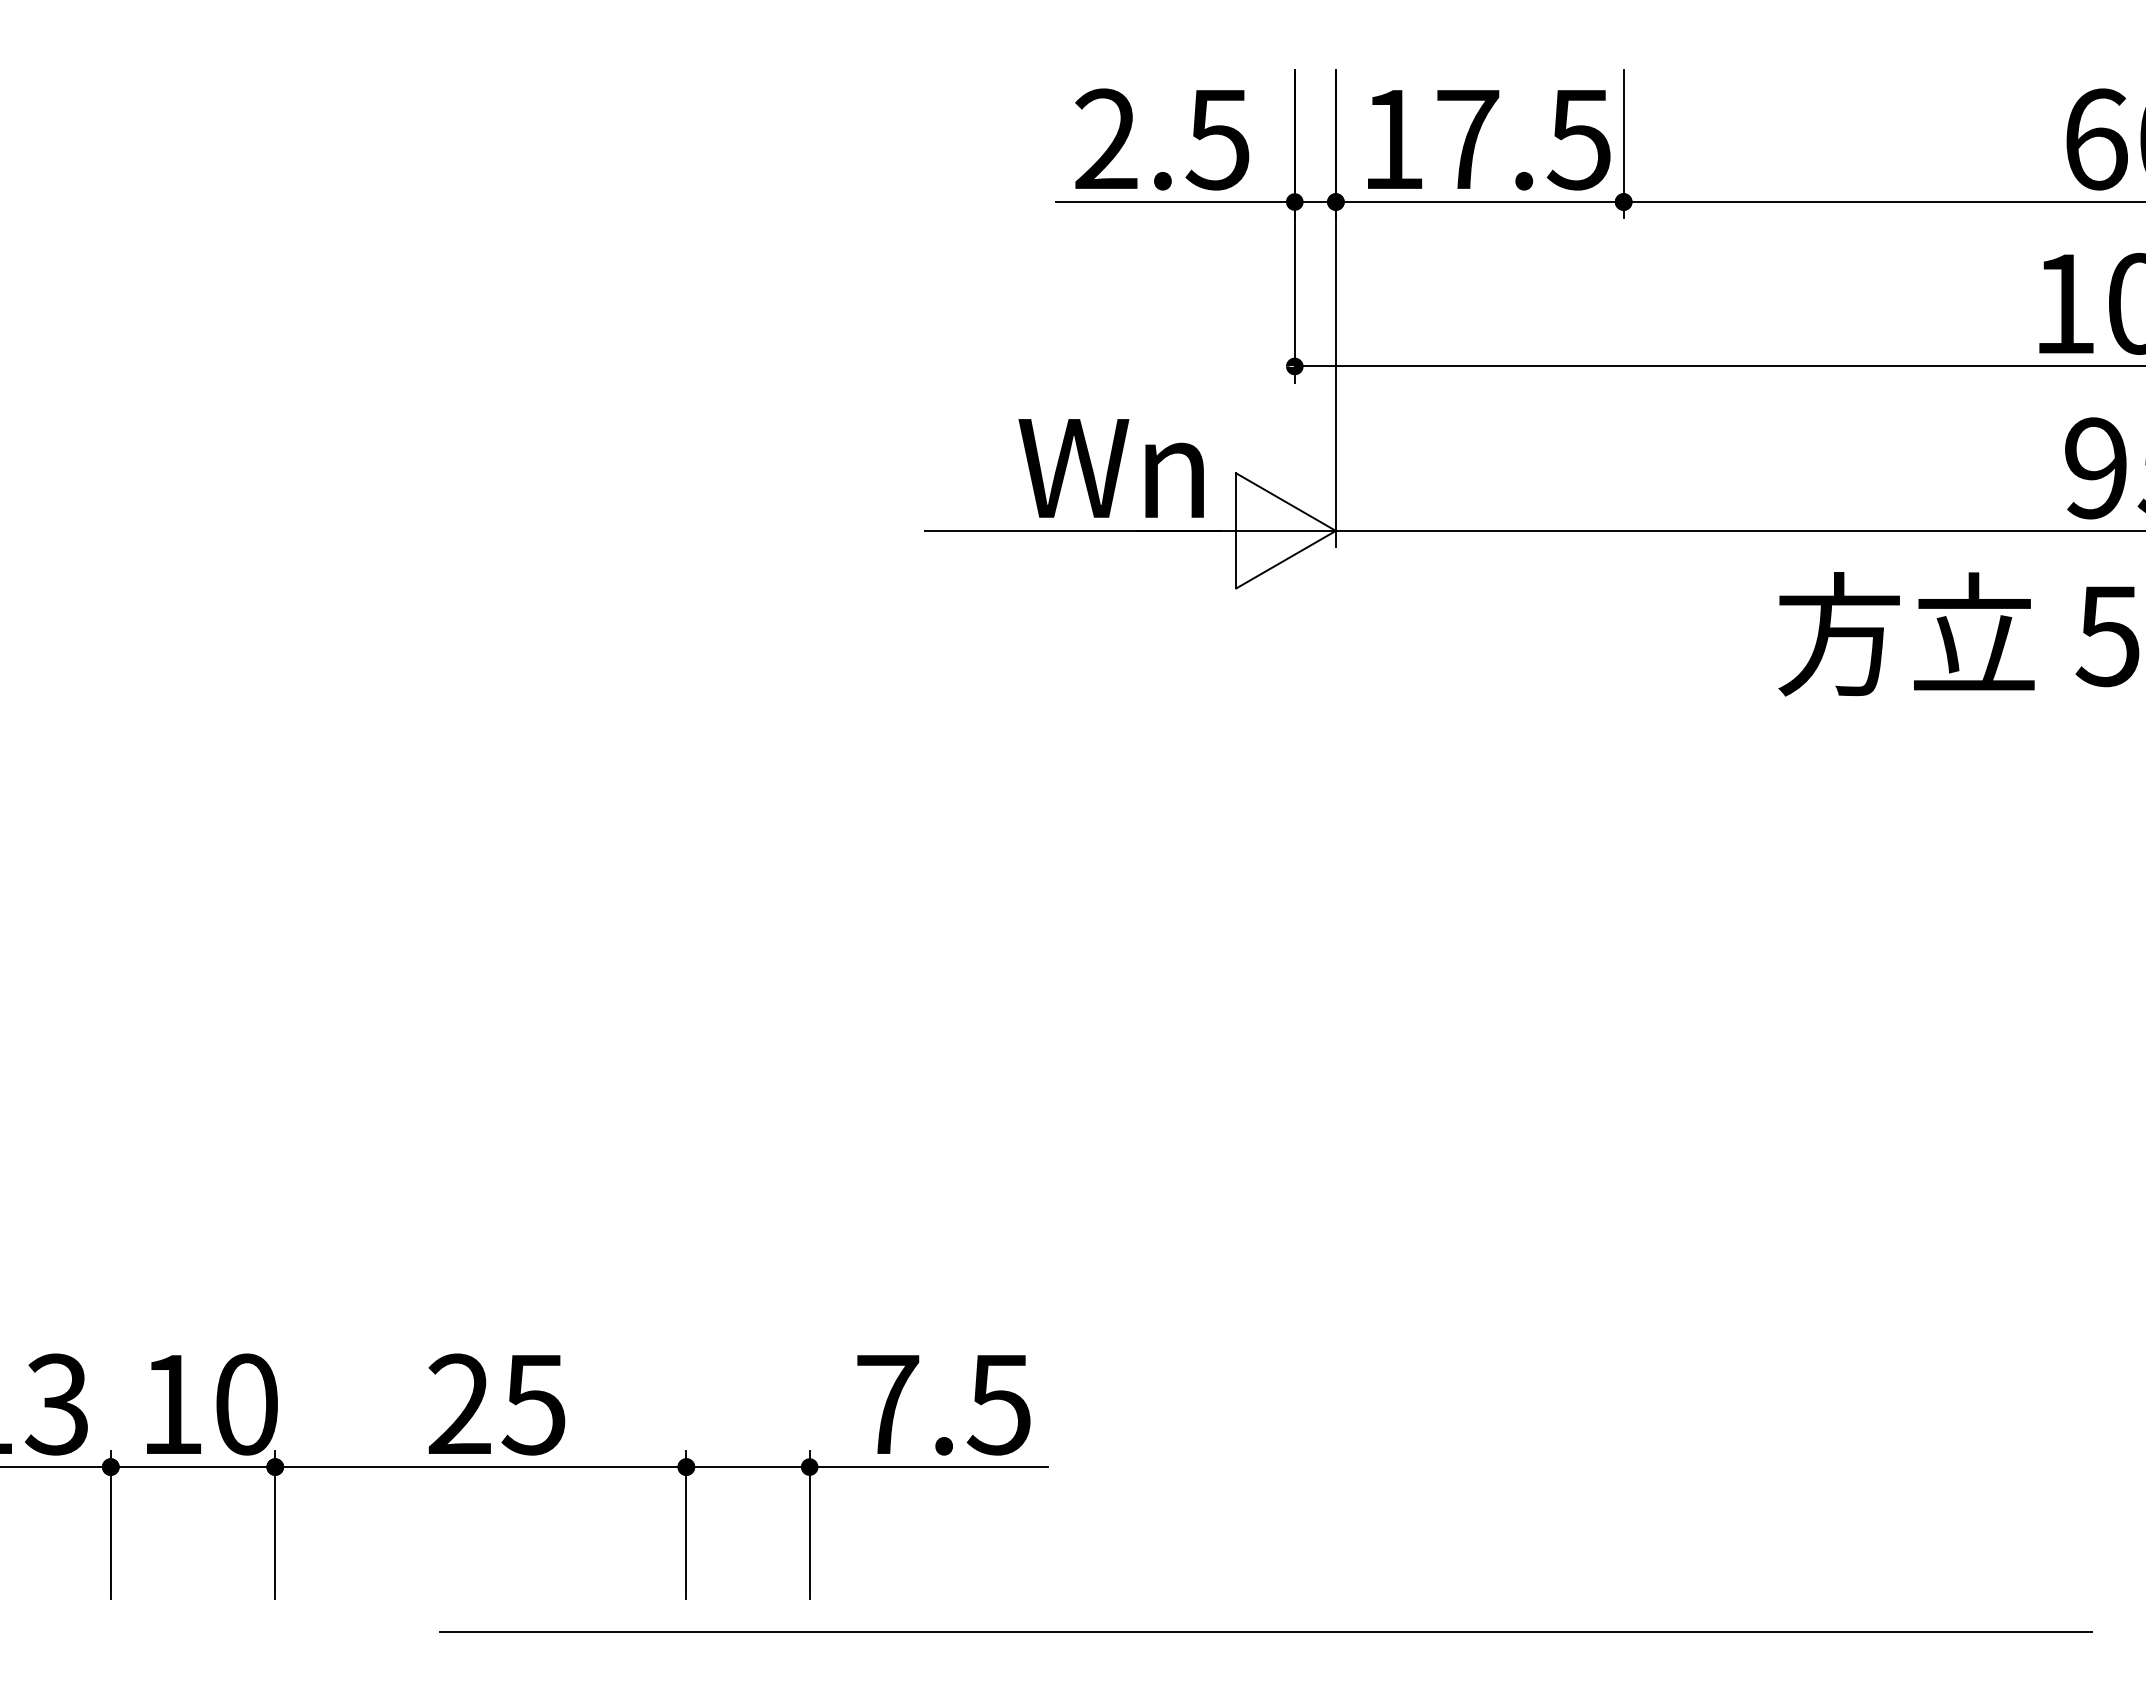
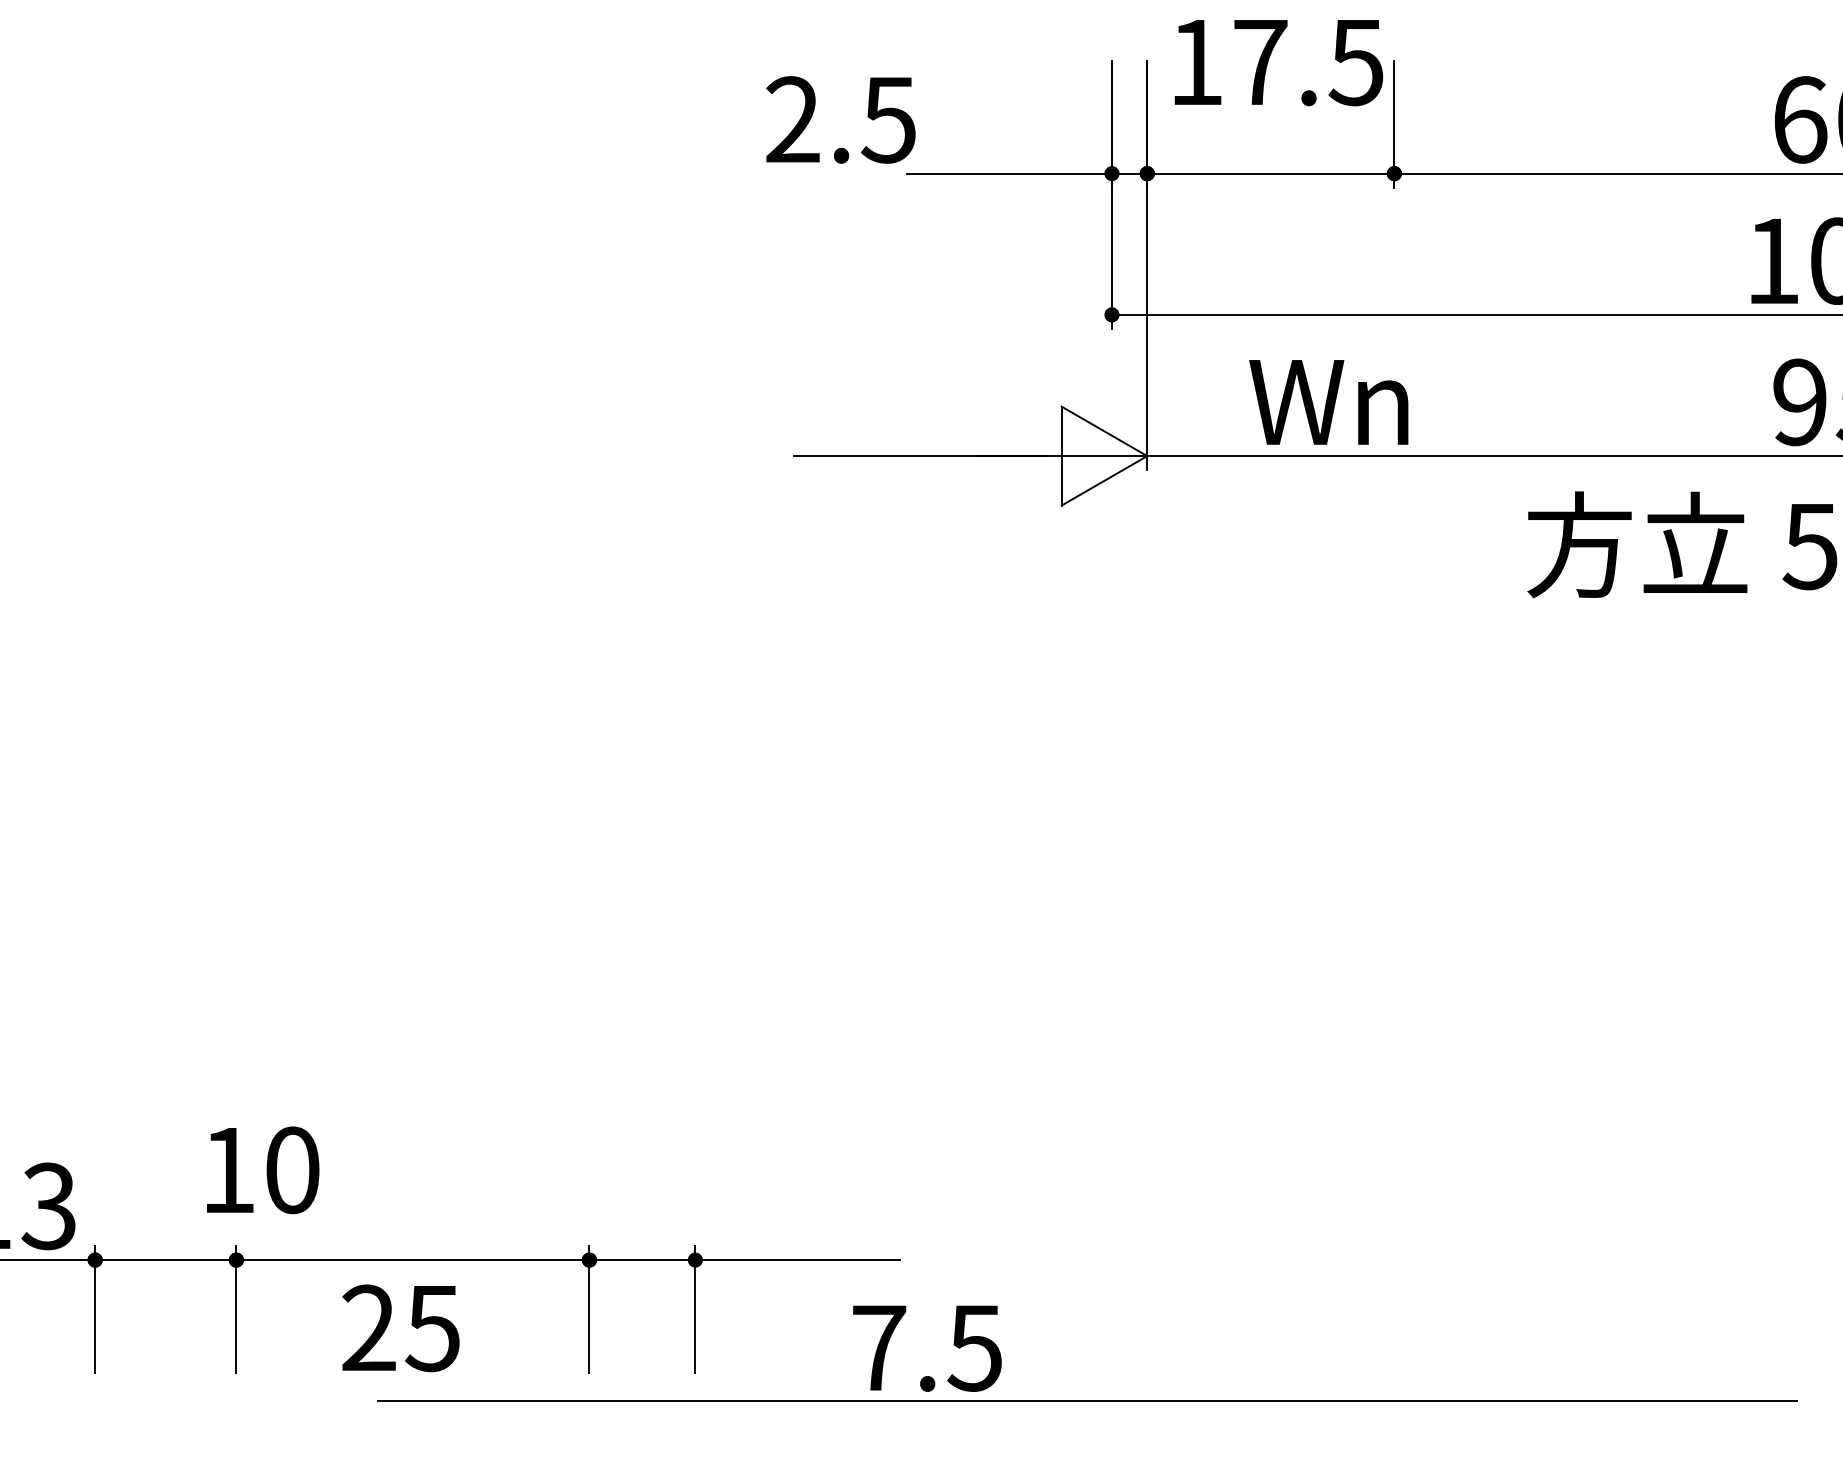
text: (1162, 139) -> (841, 119), moved
text: (1489, 140) -> (1279, 63), moved
text: (1110, 468) -> (1328, 402), moved
text: (212, 1404) -> (263, 1170), moved
text: (496, 1404) -> (400, 1328), moved
text: (943, 1405) -> (927, 1348), moved

